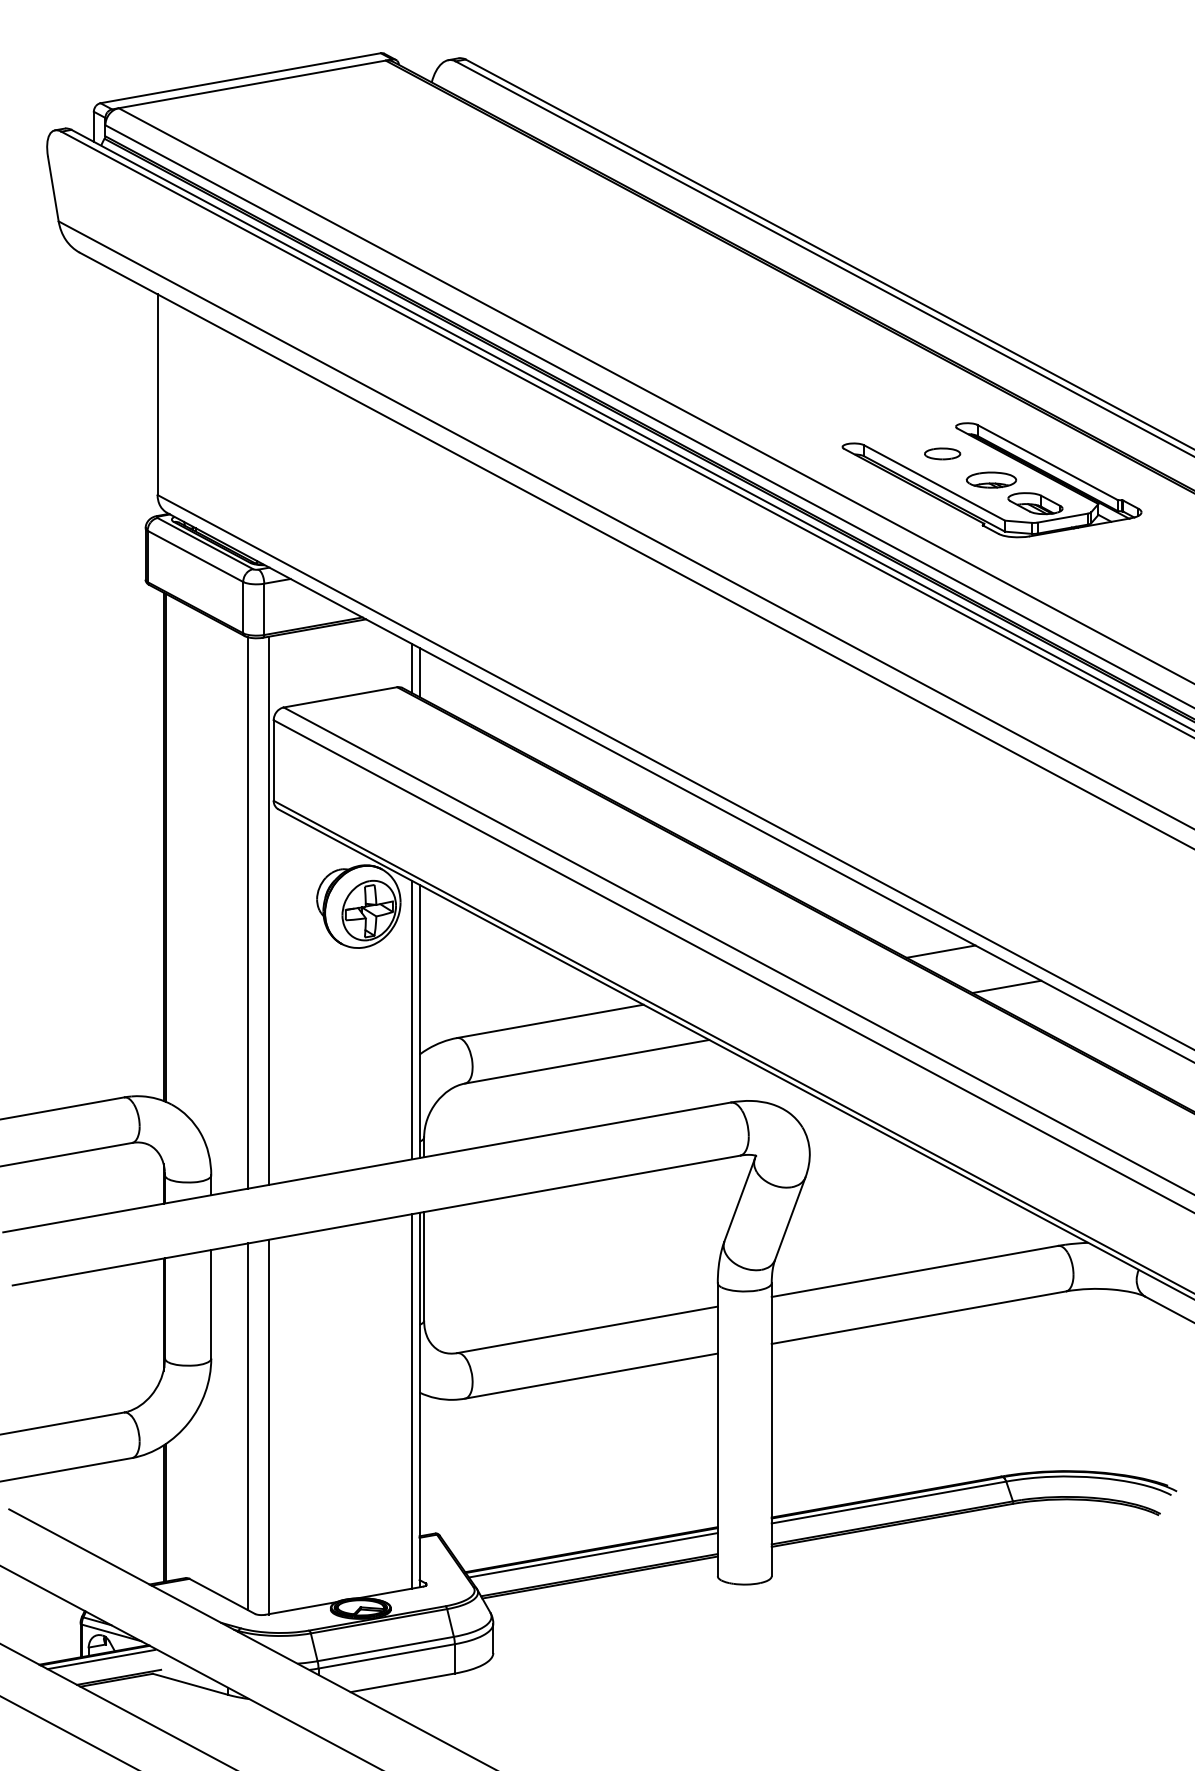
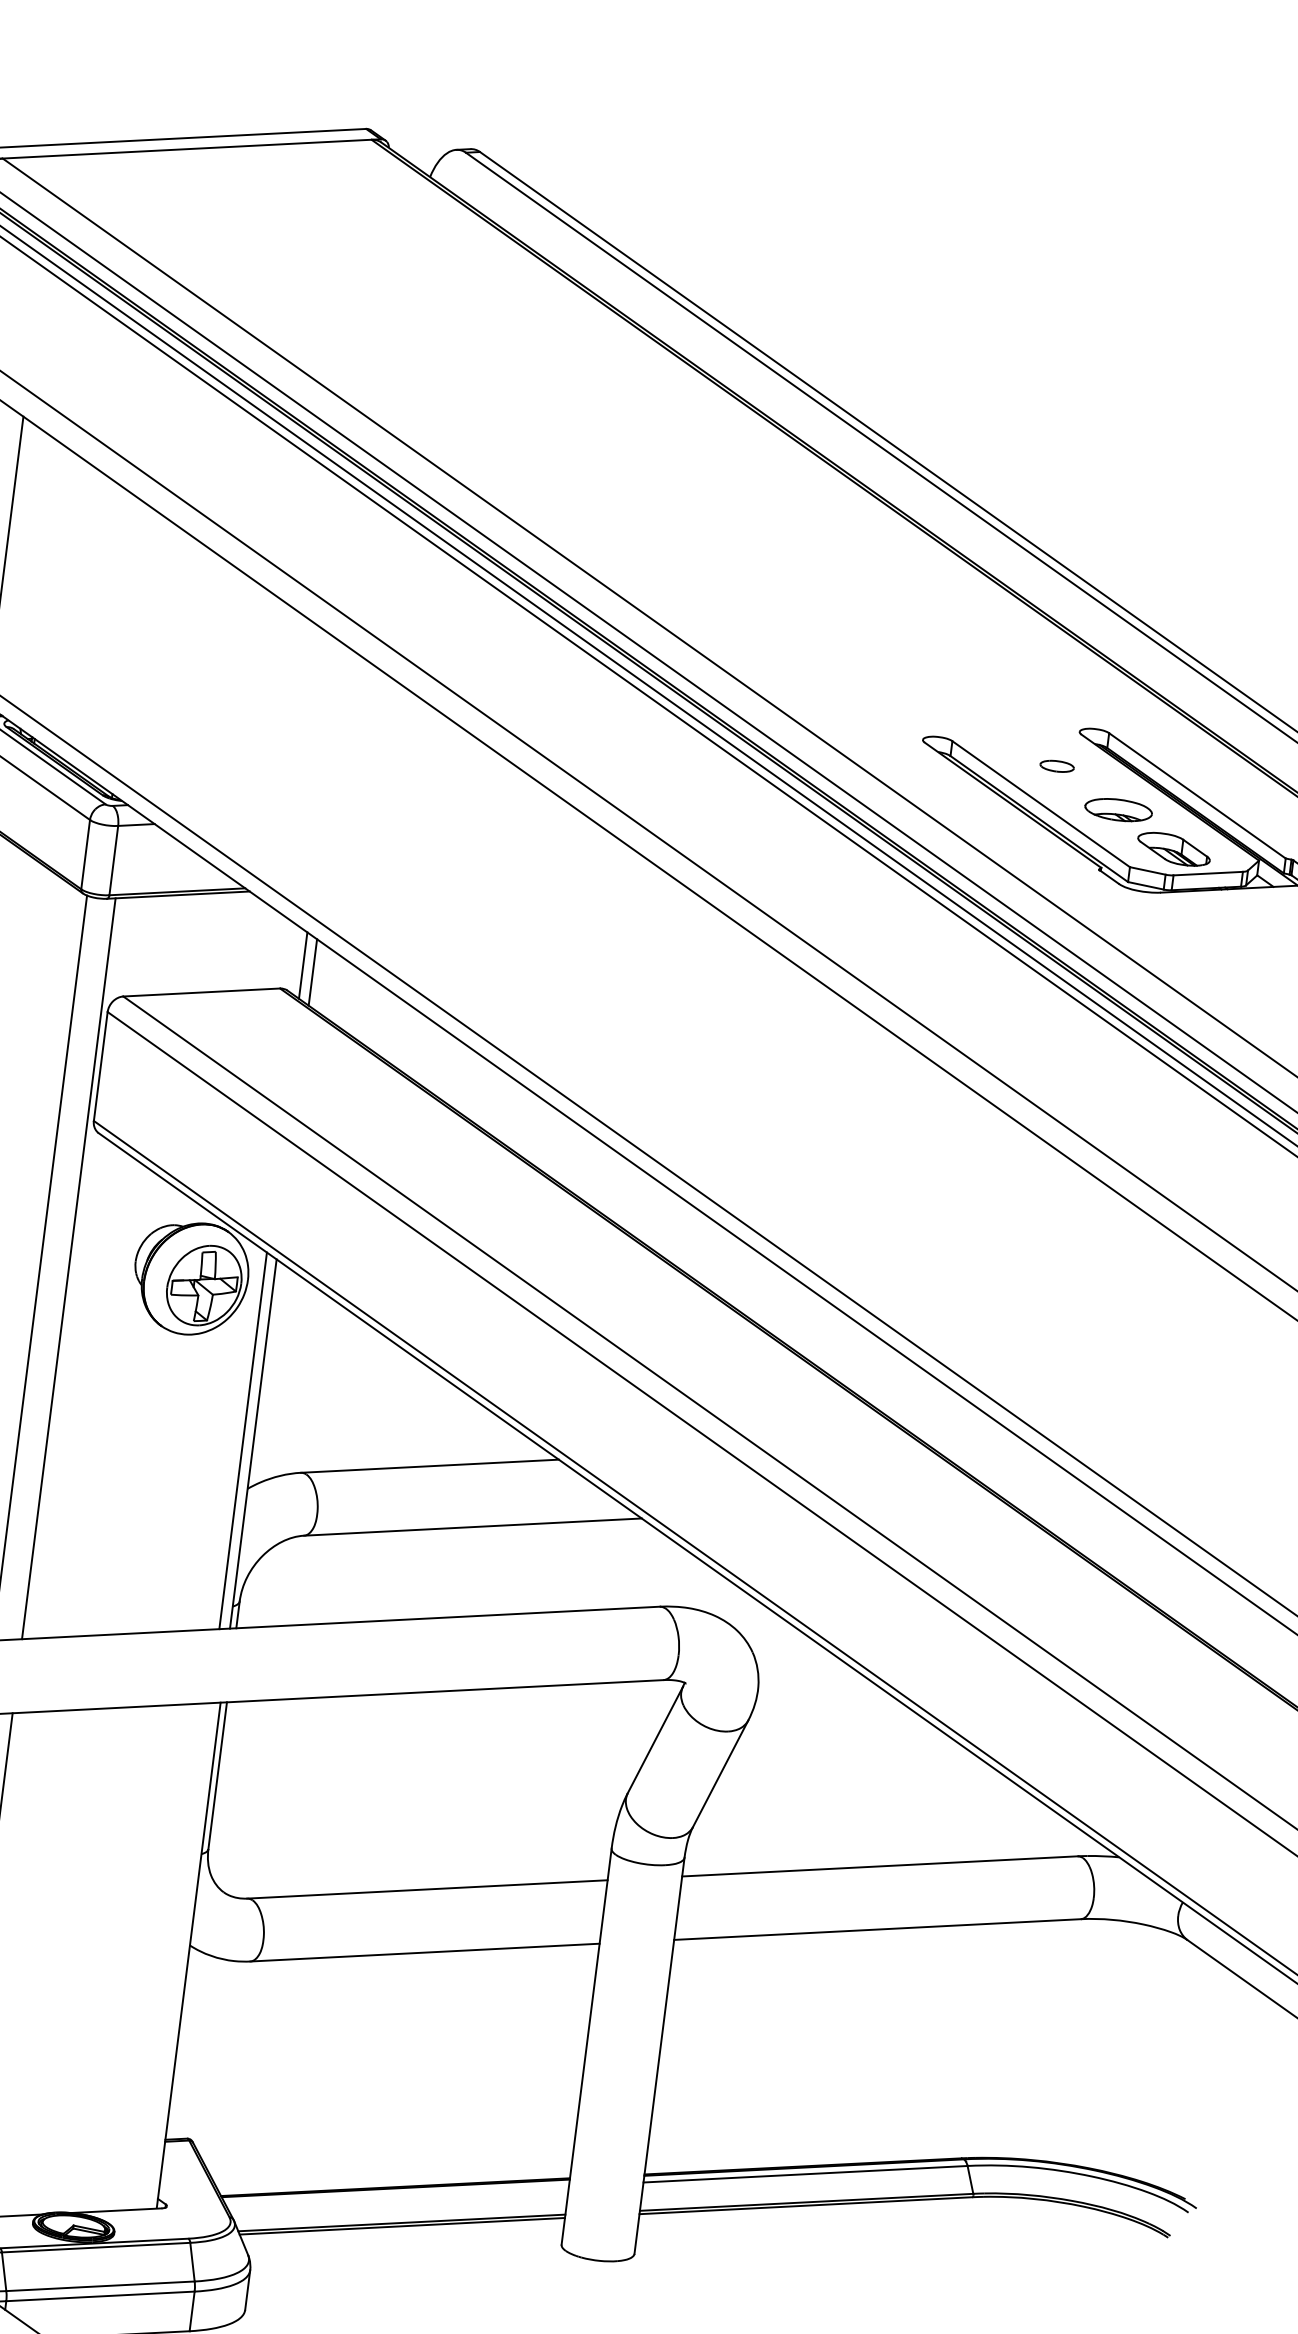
part: (942, 453) -> (1056, 765), size x0.7
line: (940, 951) -> (969, 1438), removed
line: (1006, 986) -> (1052, 1496), removed
line: (411, 1401) -> (177, 1956), removed
line: (592, 1555) -> (395, 2195), removed

